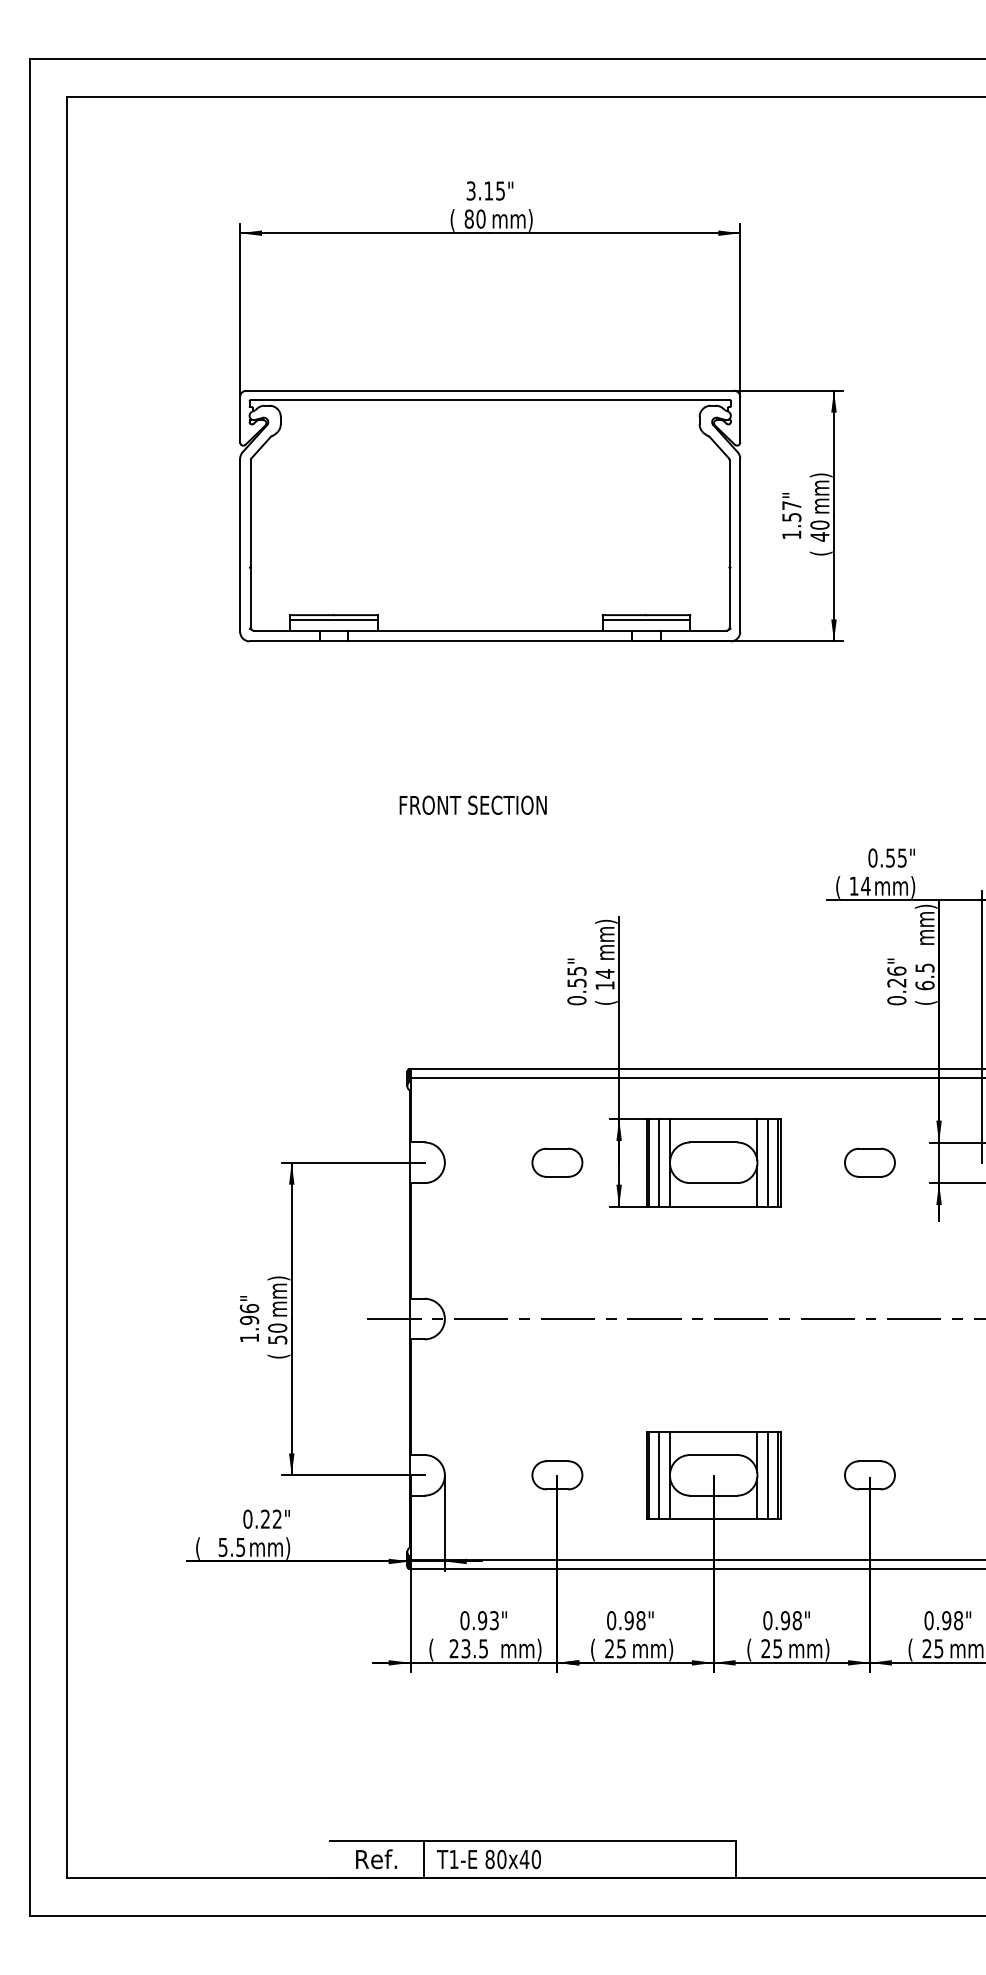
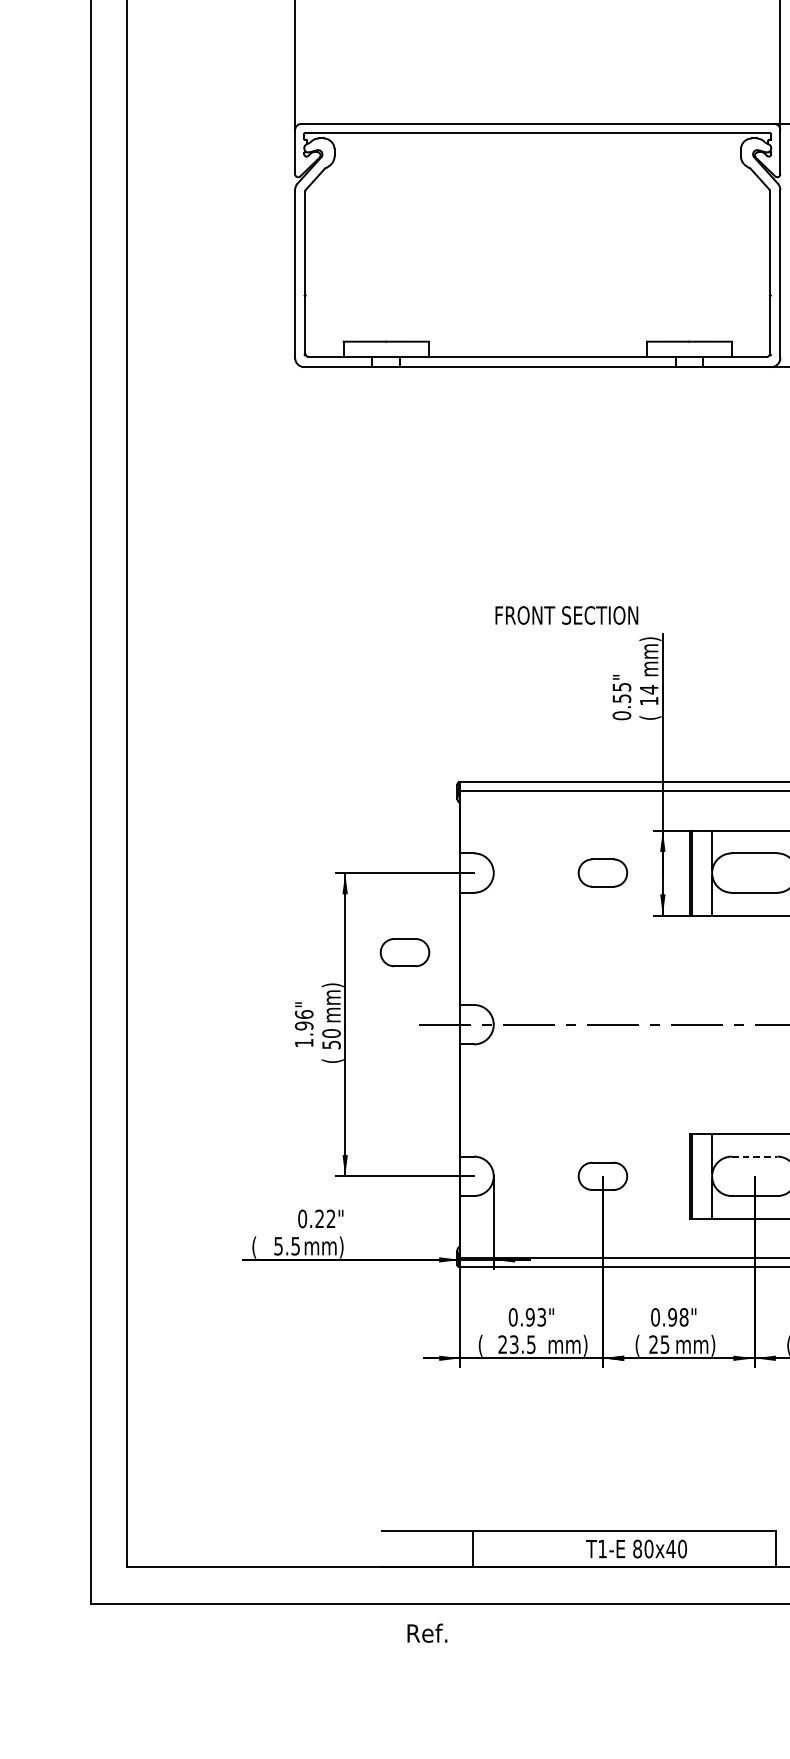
line: (333, 619) -> (385, 345), removed
line: (646, 619) -> (689, 345), removed
text: (472, 804) -> (566, 614), moved
line: (659, 1162) -> (702, 872), removed
part: (353, 1244) -> (405, 952), added
line: (714, 1455) -> (755, 1157), solid -> dashed
line: (659, 1475) -> (702, 1176), removed
text: (376, 1859) -> (427, 1633), moved
text: (488, 1859) -> (636, 1549), moved

